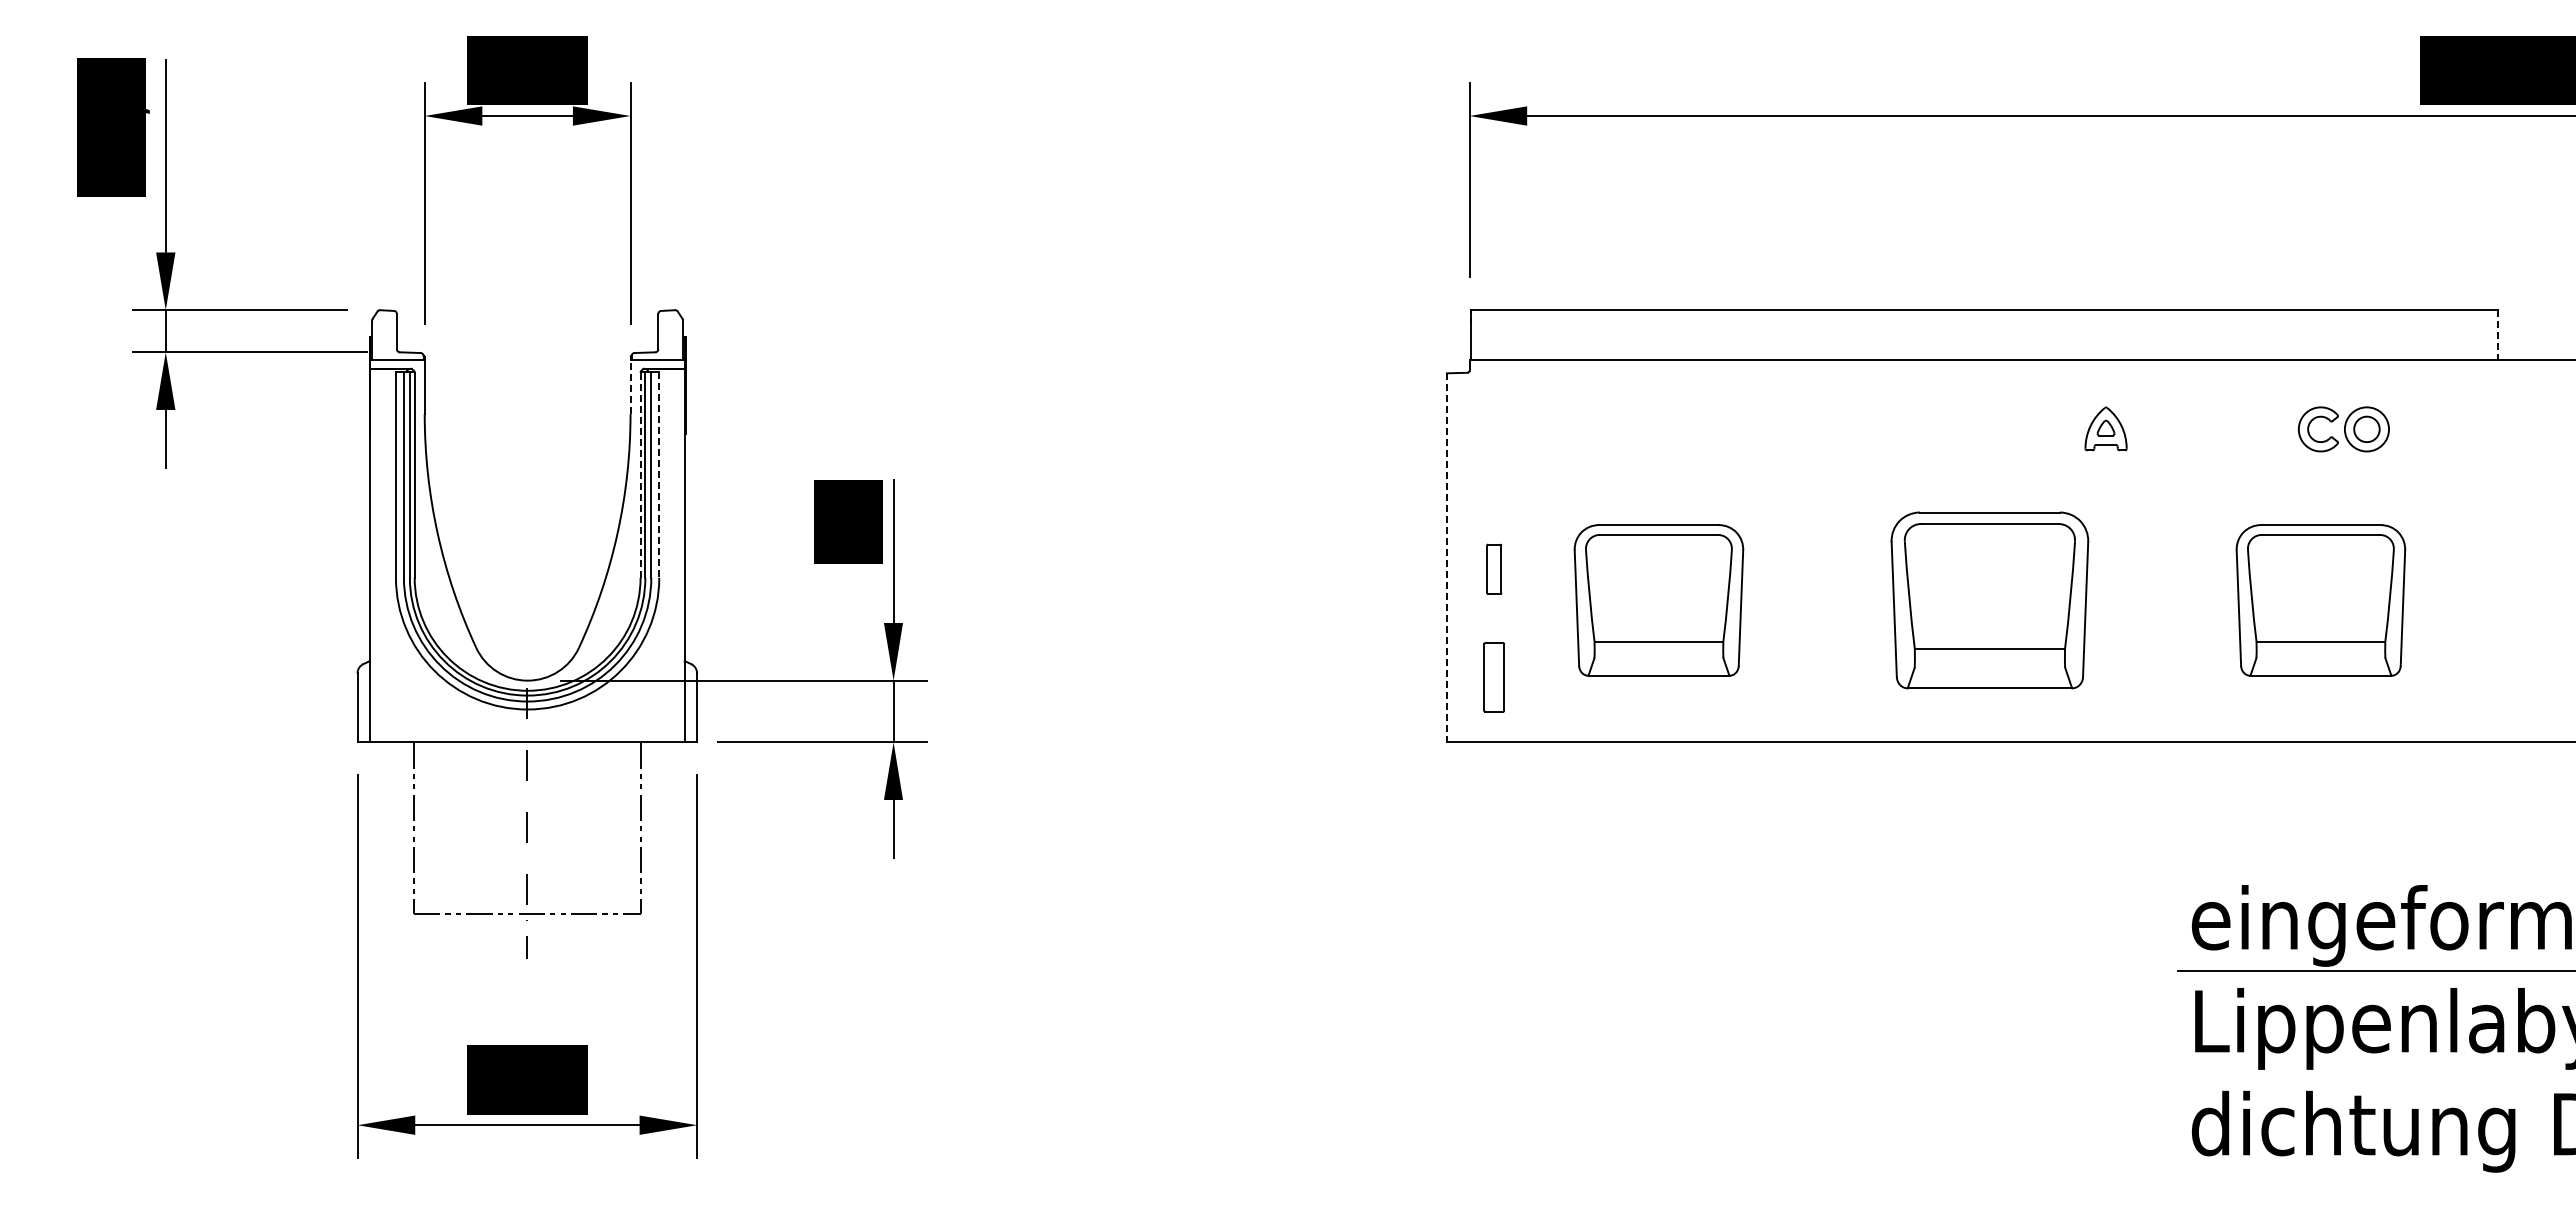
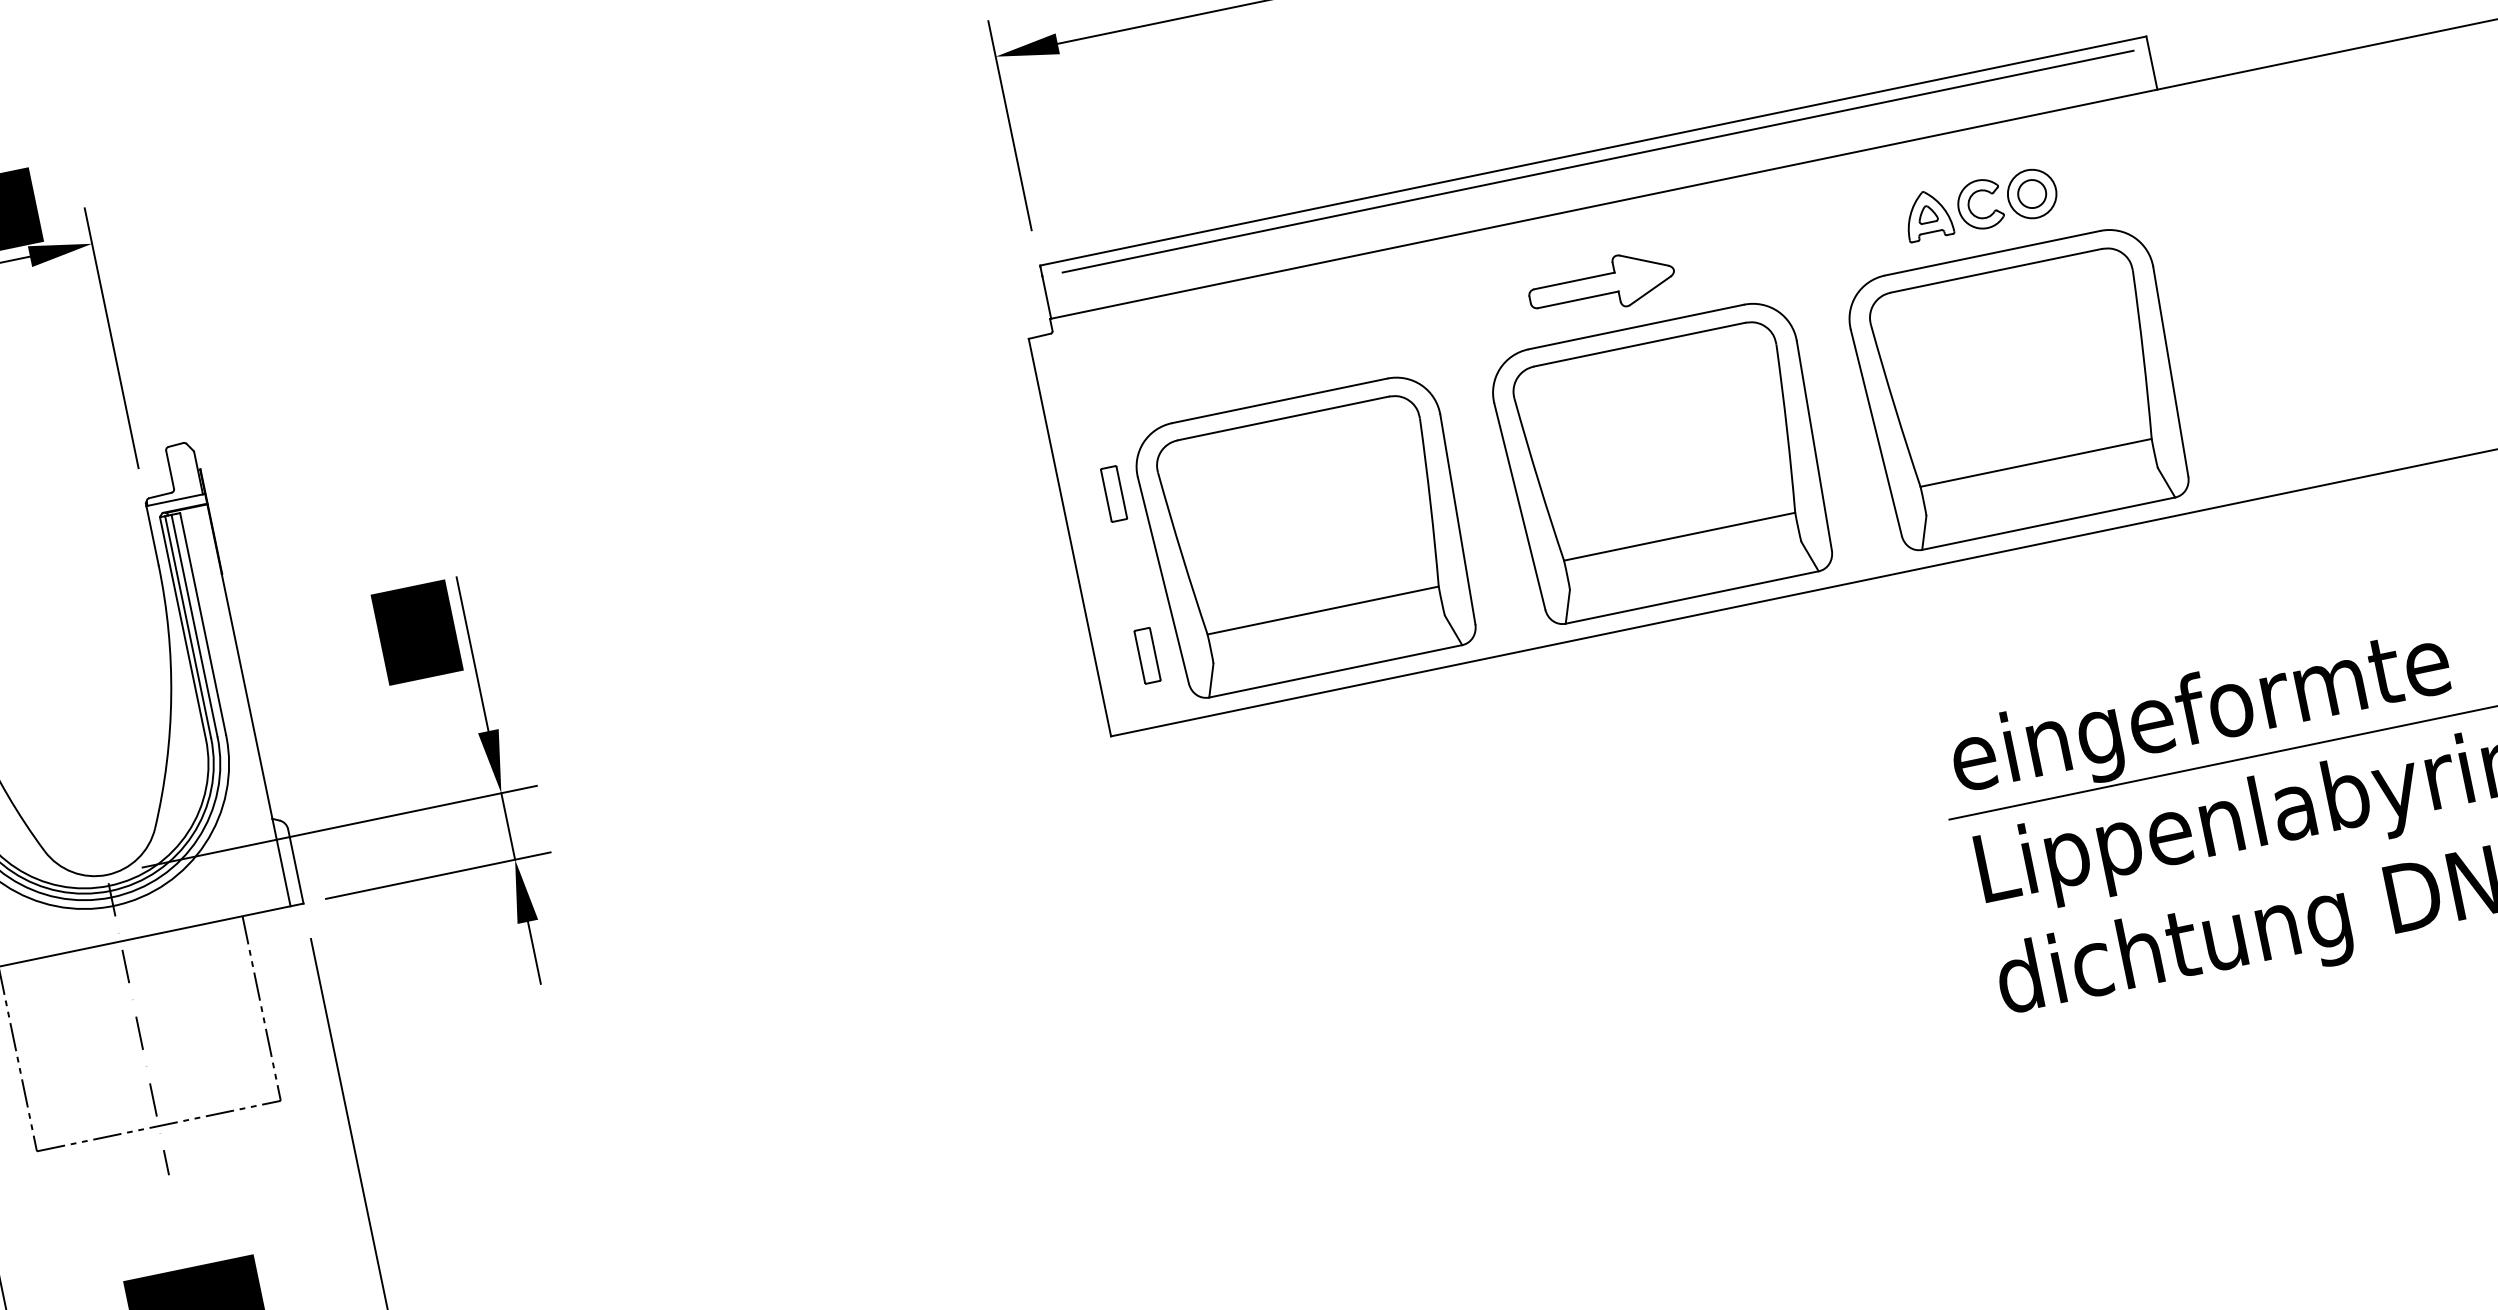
line: (1986, 320) -> (1598, 161), added
line: (2497, 334) -> (2151, 62), dashed -> solid
line: (630, 386) -> (152, 535), dashed -> solid
part: (2105, 428) -> (1927, 214), moved
part: (1966, 430) -> (1601, 284), added
line: (659, 474) -> (203, 623), dashed -> solid
line: (640, 475) -> (183, 628), dashed -> solid
line: (1446, 557) -> (1069, 537), dashed -> solid
part: (1494, 568) -> (1114, 493), moved
part: (1658, 600) -> (1307, 536), size x1.67
part: (1989, 600) -> (1663, 462), size x1.43
part: (2320, 600) -> (2020, 388), size x1.67
part: (1494, 677) -> (1147, 655), size x0.71

